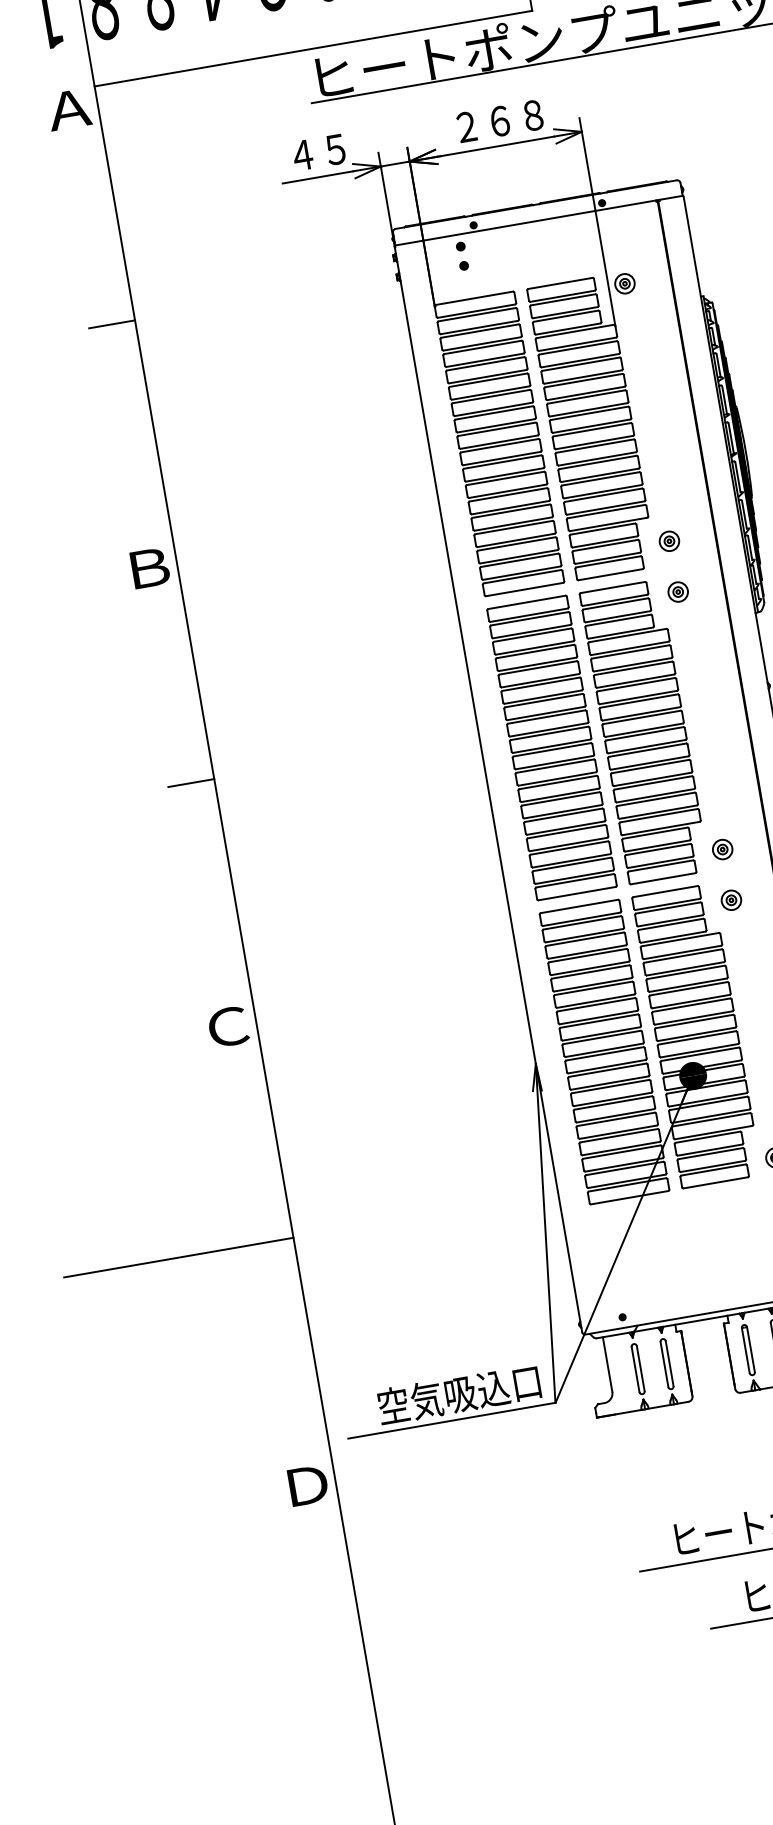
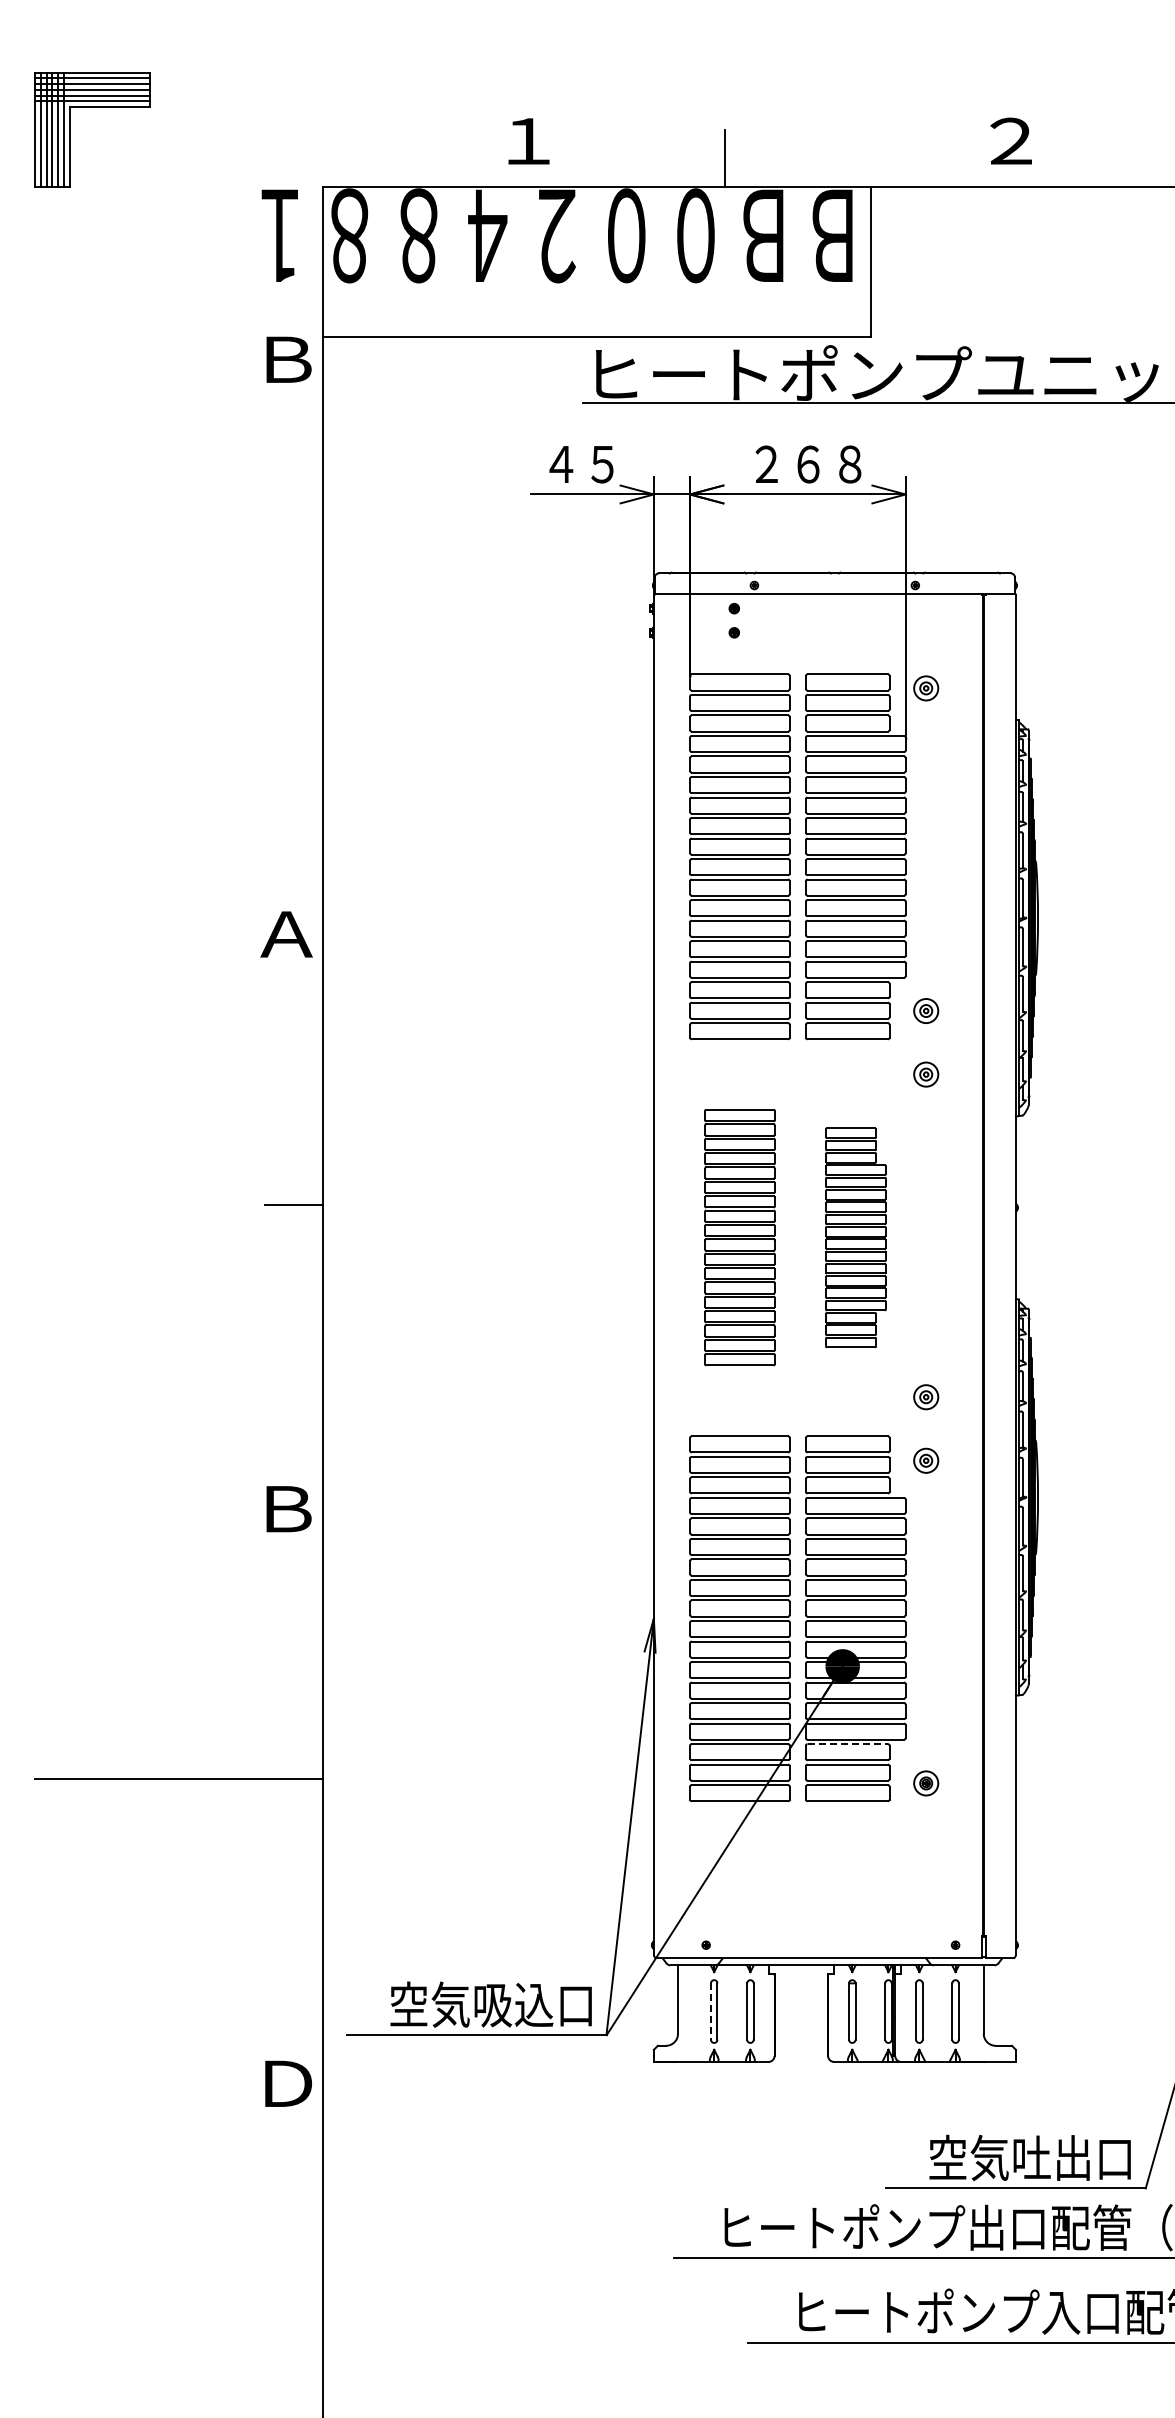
text: (69, 109) -> (286, 359), Ａ -> Ｂ
line: (111, 324) -> (293, 629), removed
text: (148, 568) -> (286, 934), Ｂ -> Ａ
part: (644, 731) -> (855, 1237), size x0.6
part: (551, 747) -> (739, 1237), size x0.7
text: (228, 1026) -> (287, 1508), Ｃ -> Ｂ
line: (708, 1137) -> (848, 1744), solid -> dashed
line: (635, 1370) -> (710, 2012), solid -> dashed

